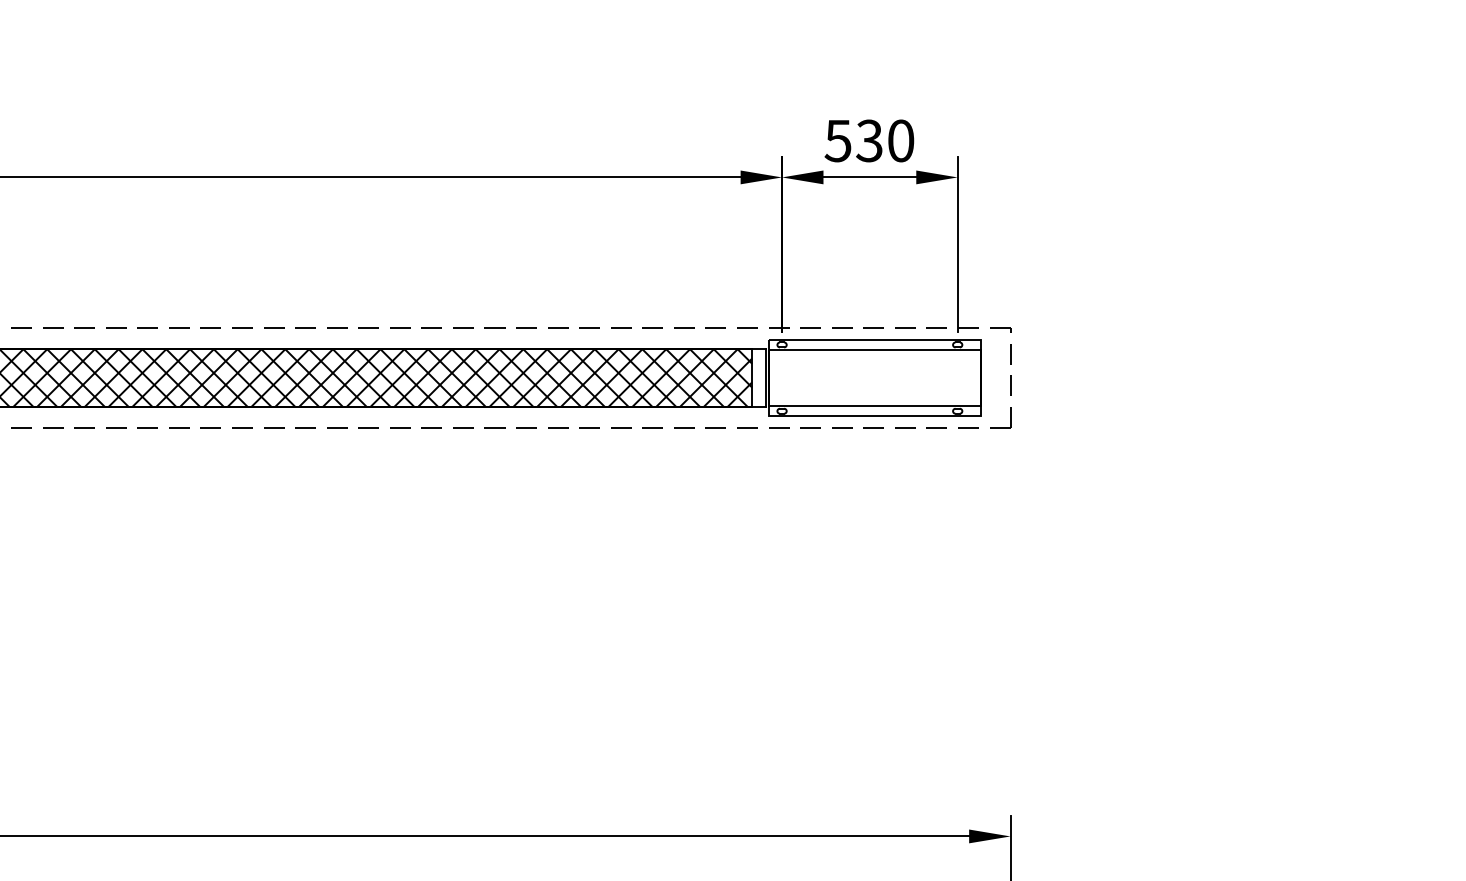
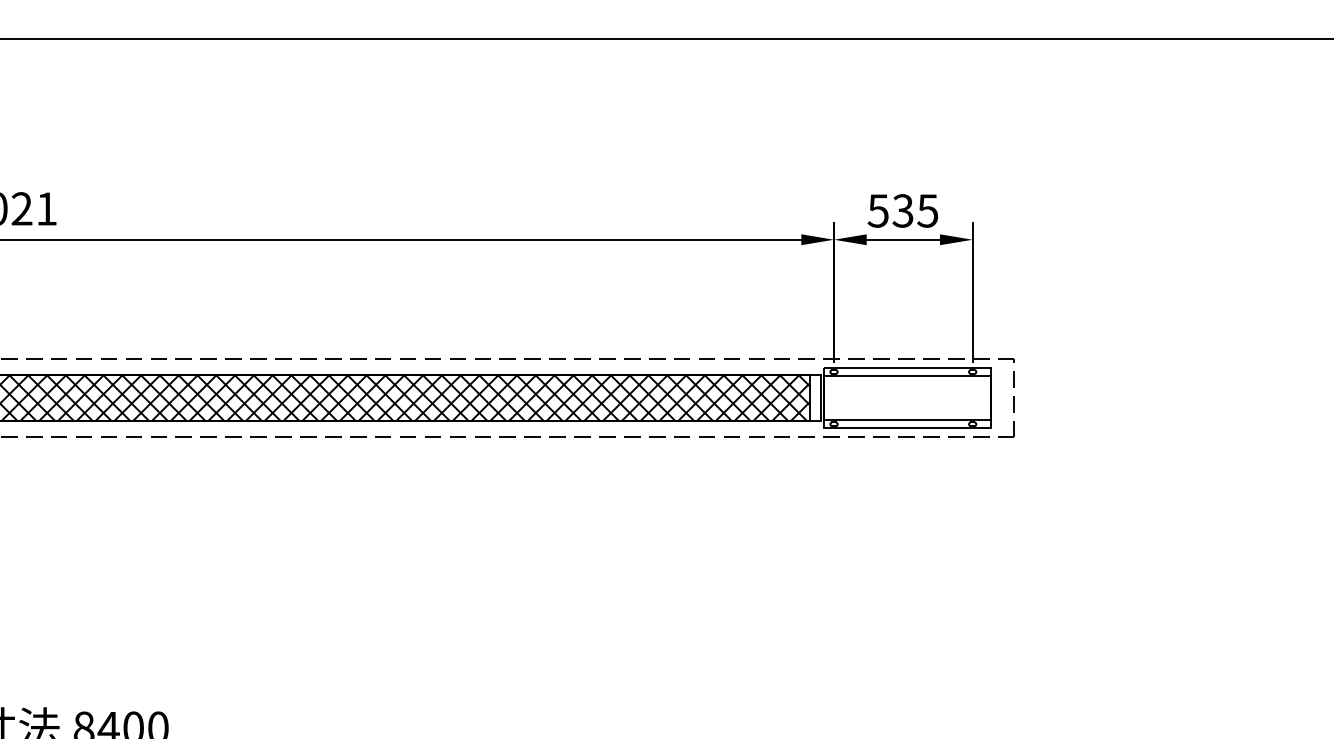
text: (900, 140) -> (927, 210), 530 -> 535

